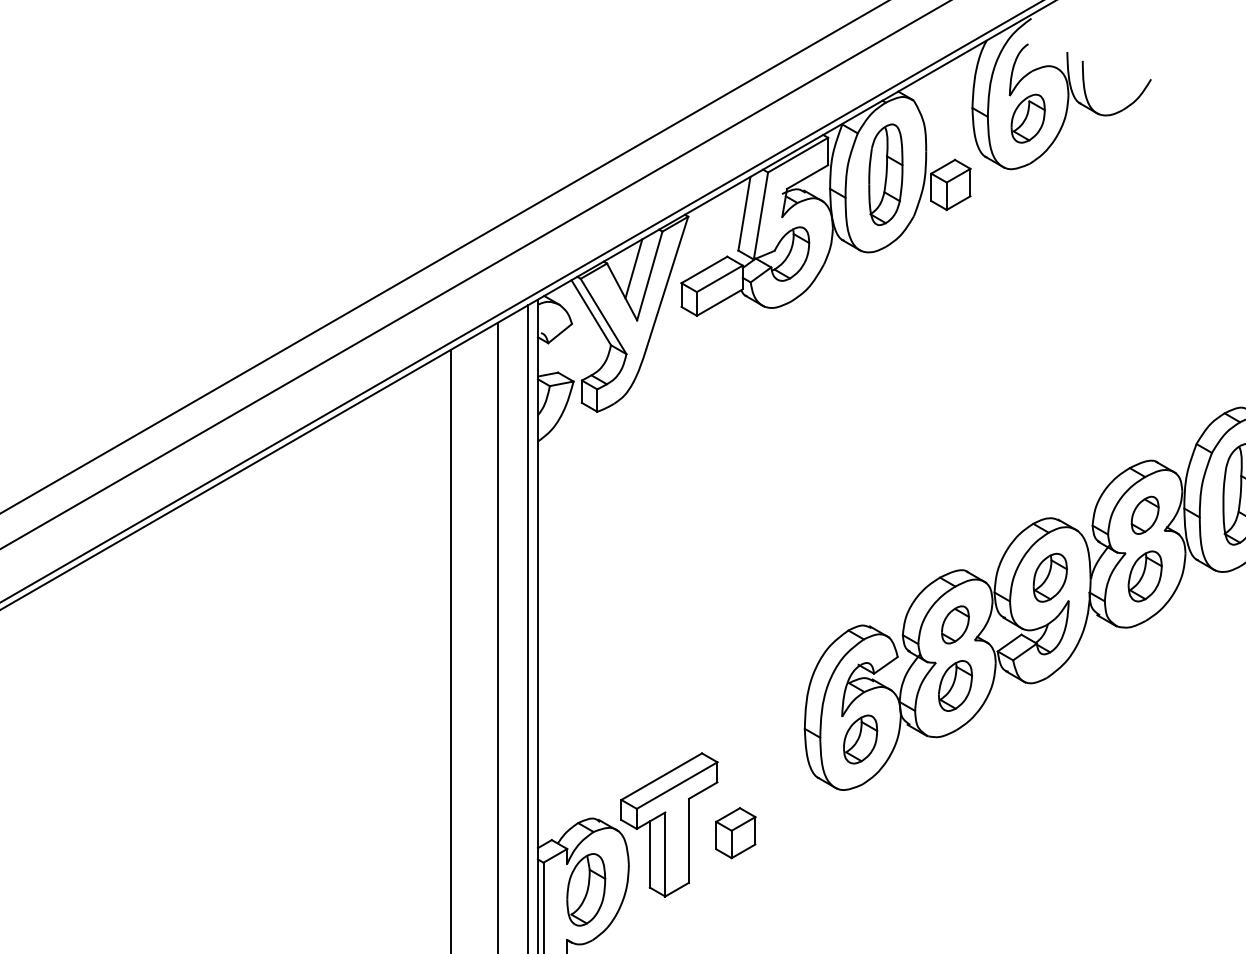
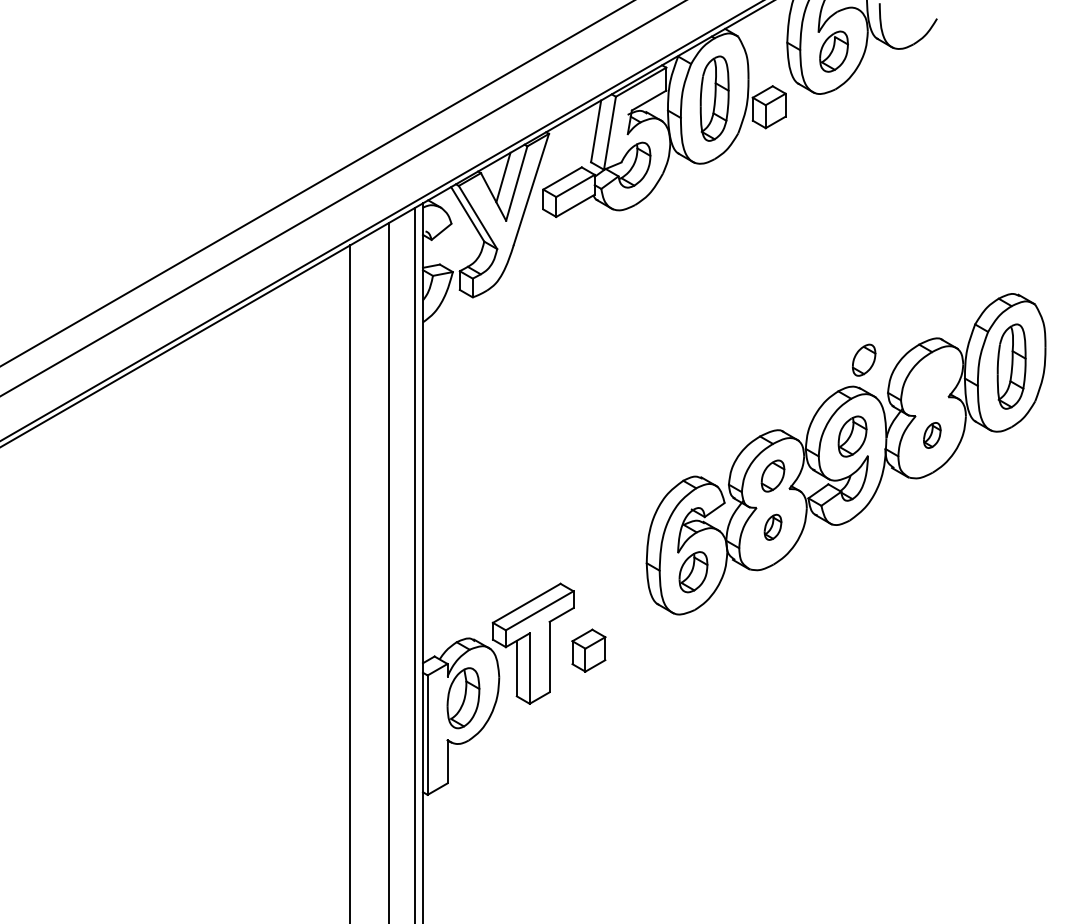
part: (1145, 514) -> (864, 359), moved
part: (1145, 576) -> (932, 435), size x0.6
part: (954, 686) -> (772, 527), size x0.6

